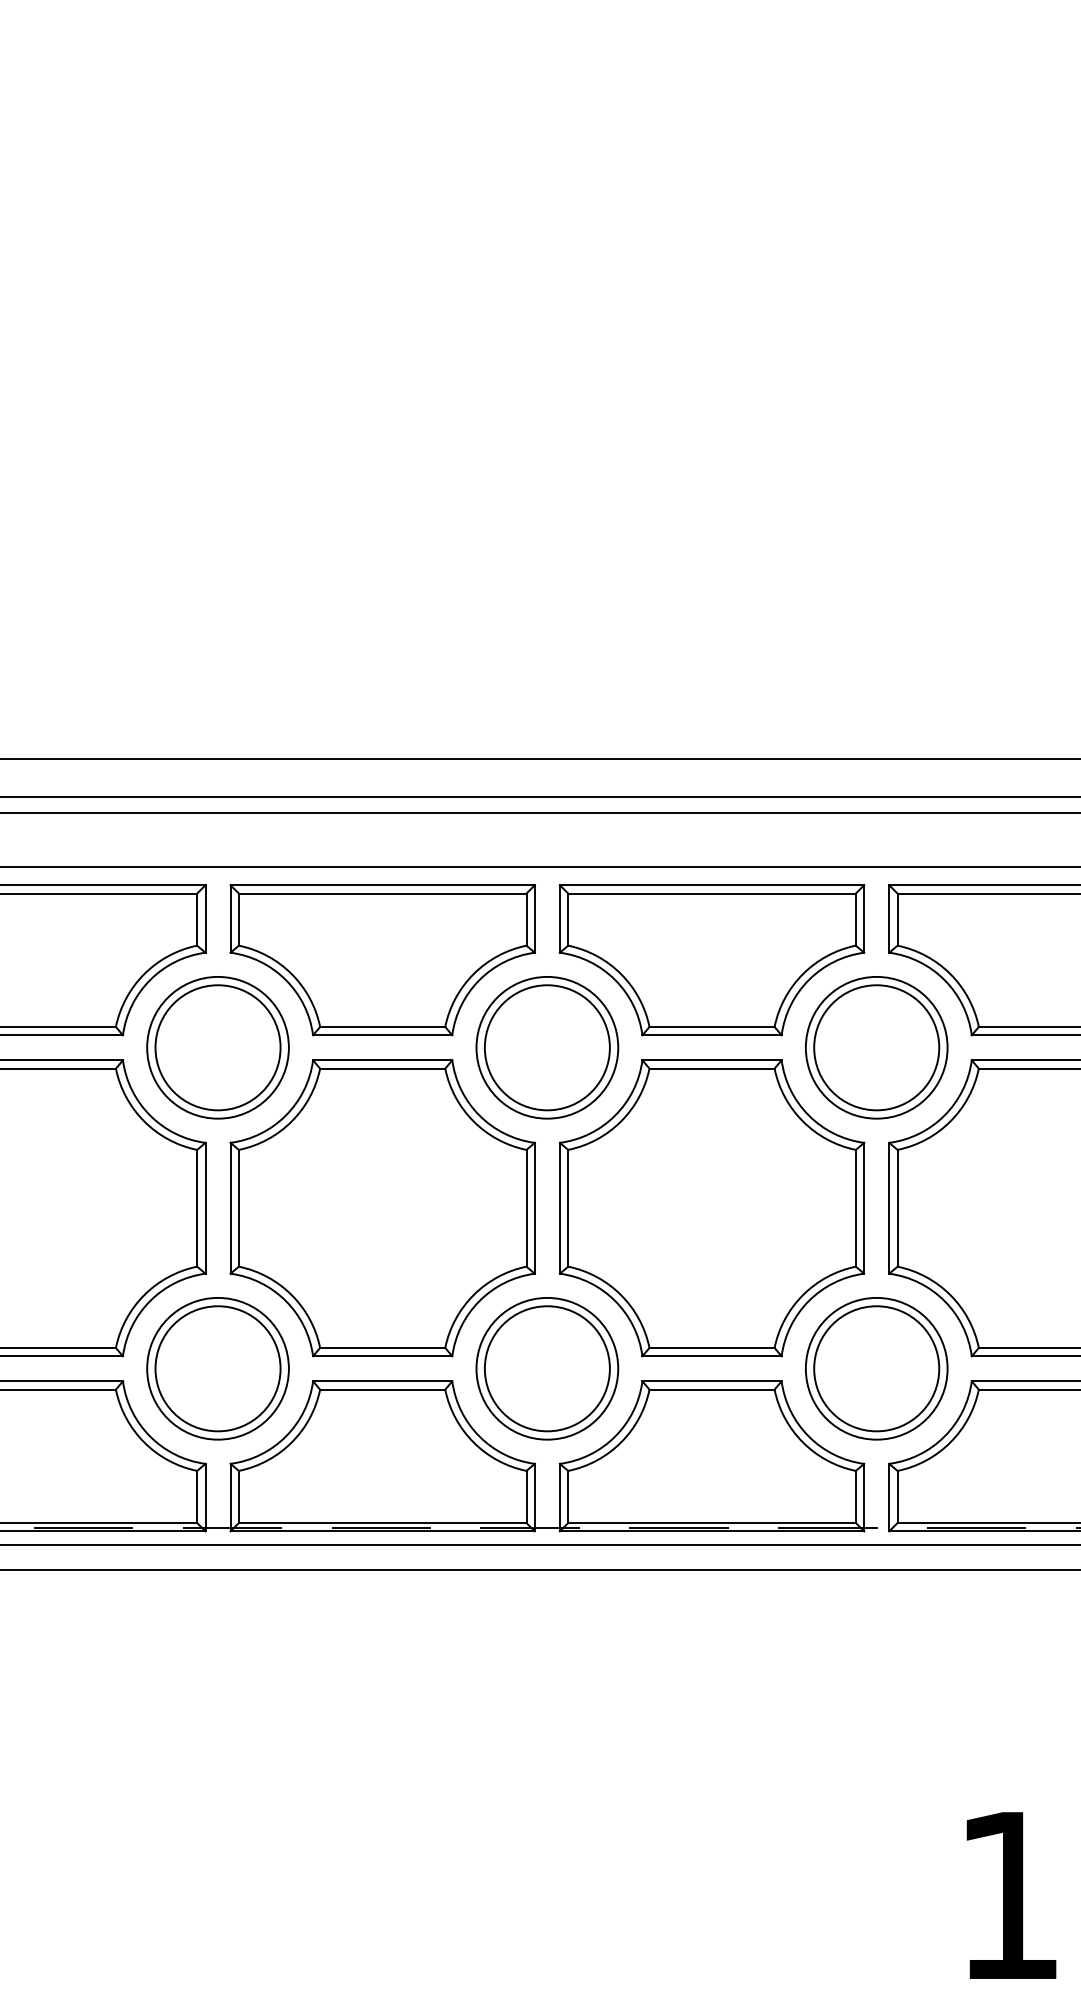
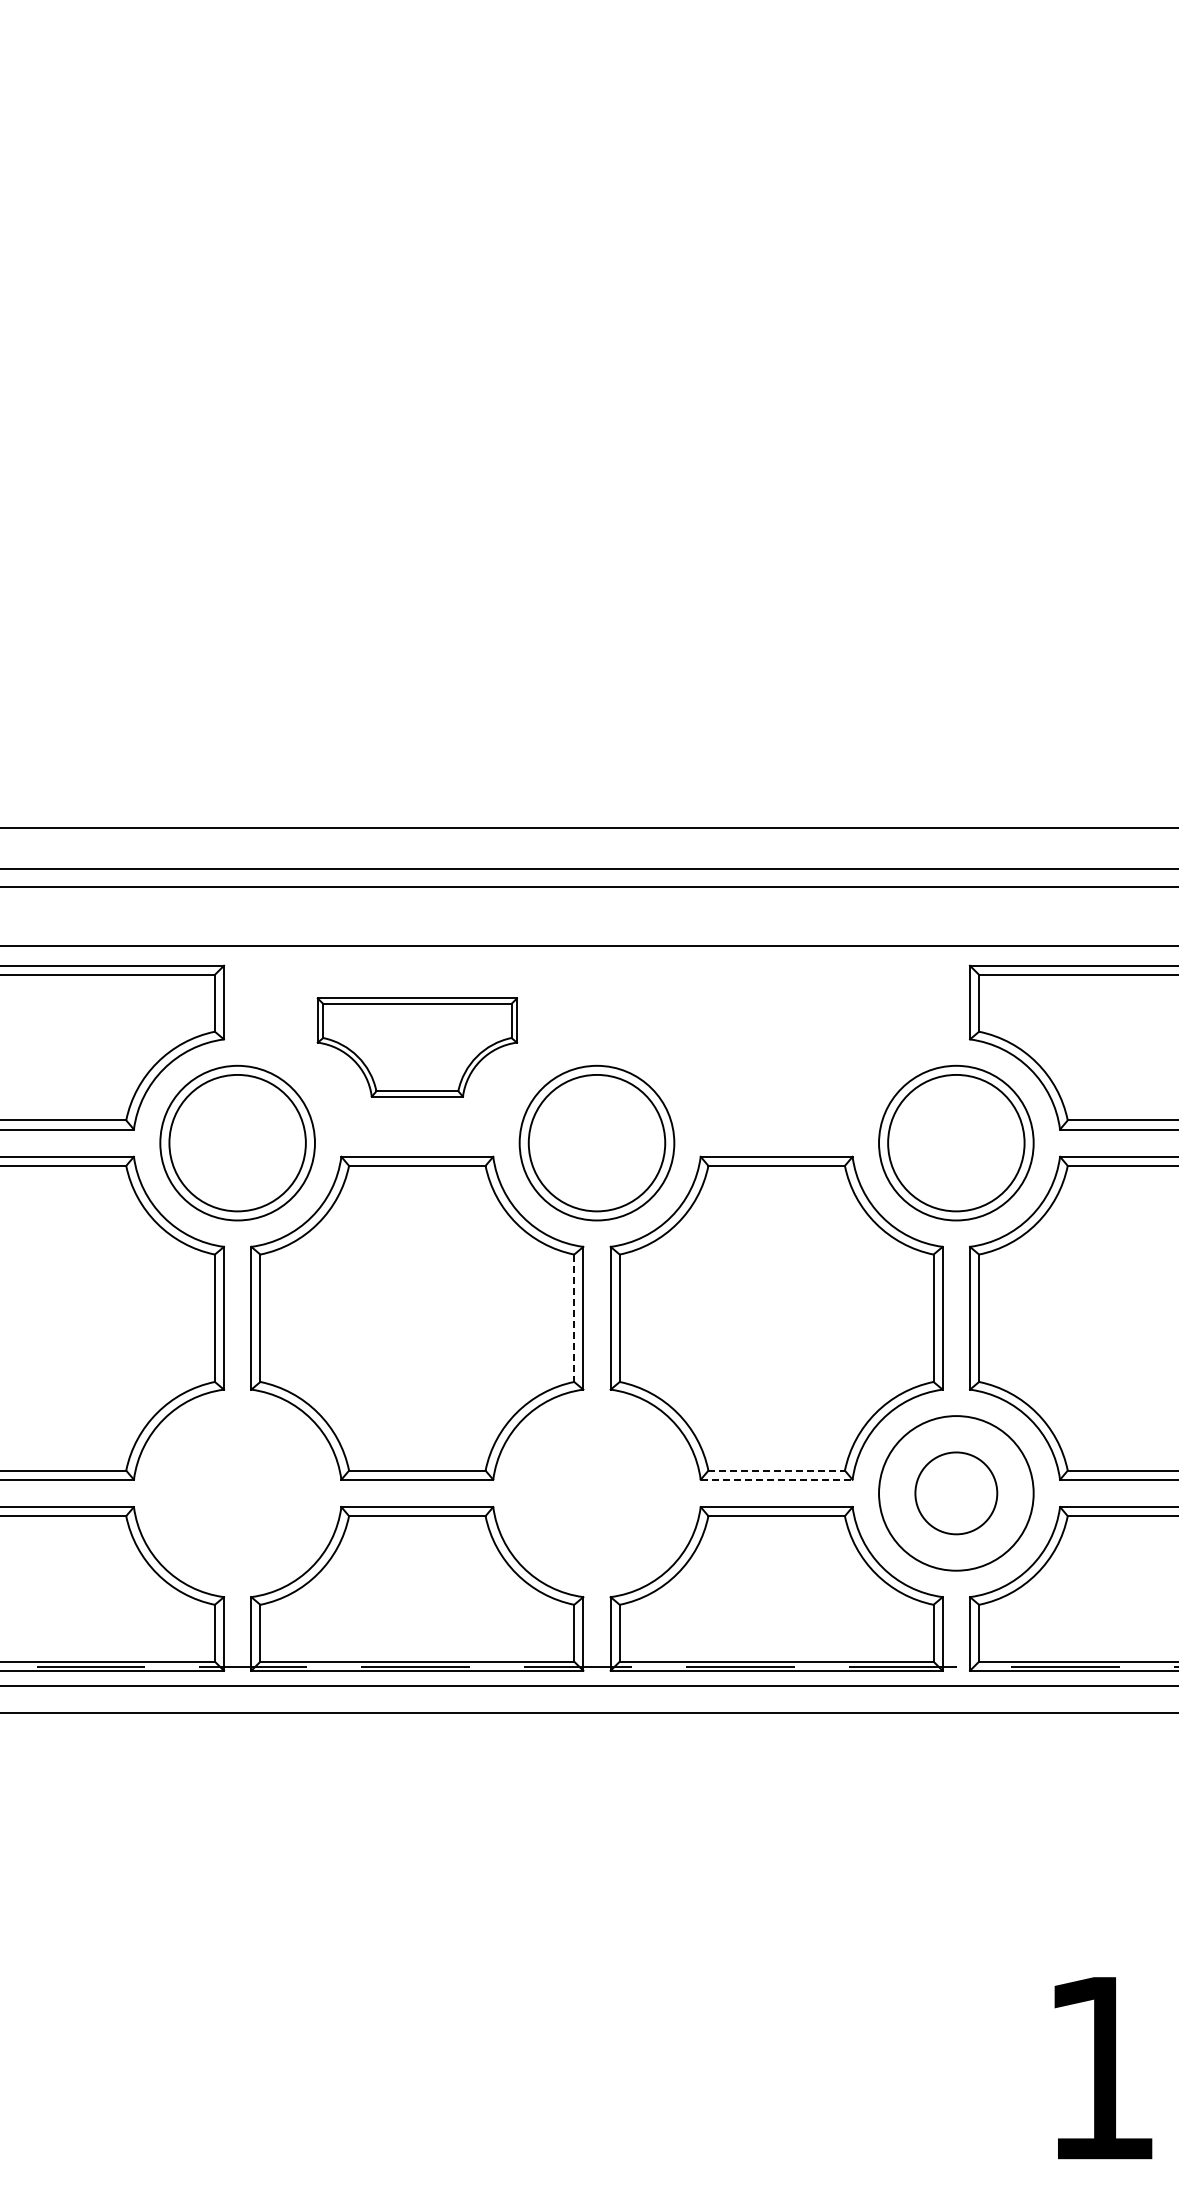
part: (382, 960) -> (417, 1047), size x0.6
part: (711, 960) -> (776, 1047), removed
line: (526, 1208) -> (574, 1318), solid -> dashed
line: (712, 1347) -> (777, 1470), solid -> dashed
line: (711, 1356) -> (776, 1479), solid -> dashed
part: (217, 1368) -> (237, 1493), removed
part: (546, 1368) -> (596, 1493), removed
circle: (876, 1368) -> (956, 1493), size x0.6

